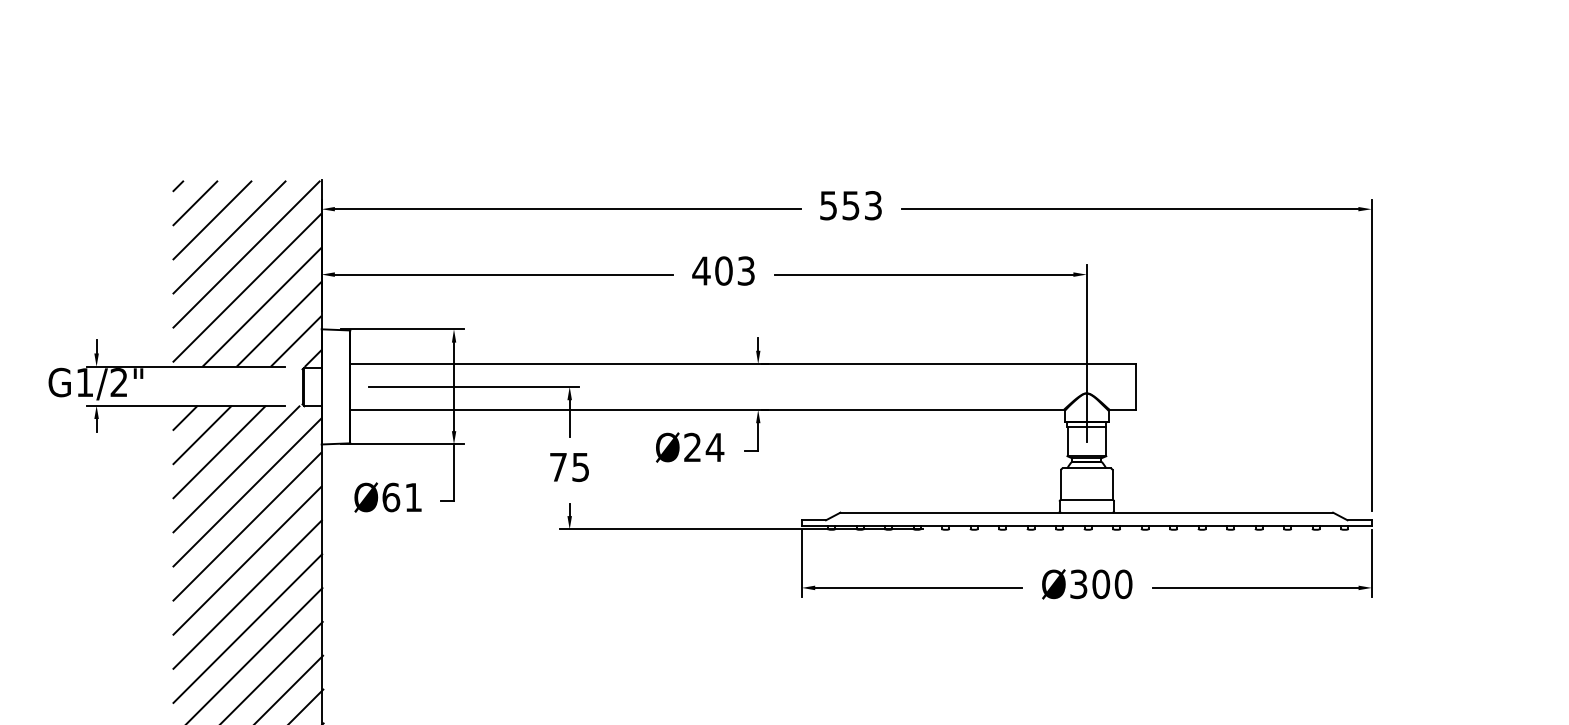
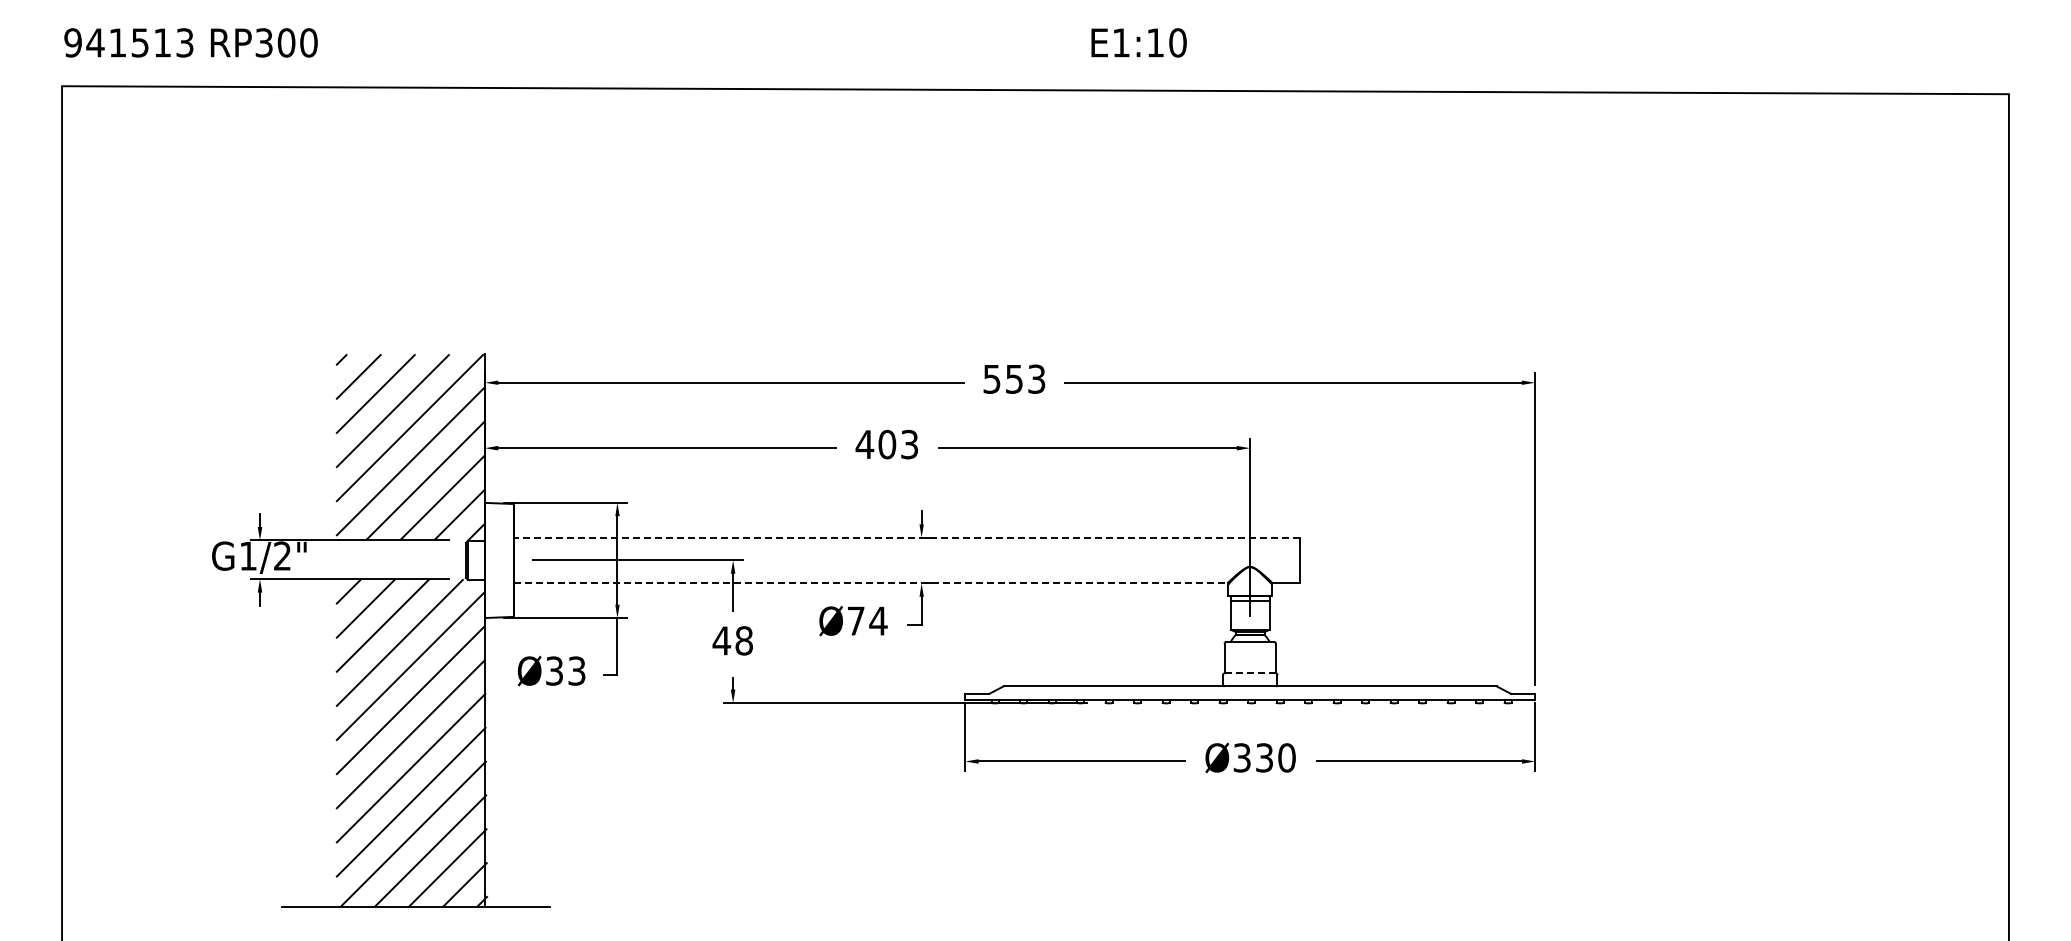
line: (743, 363) -> (906, 537), solid -> dashed
line: (707, 409) -> (870, 583), solid -> dashed
text: (692, 446) -> (855, 620), Ø24 -> Ø74
text: (569, 466) -> (732, 640), 75 -> 48
text: (402, 496) -> (565, 670), Ø61 -> Ø33
line: (1087, 499) -> (1250, 673), solid -> dashed
text: (1101, 583) -> (1264, 757), Ø300 -> Ø330

